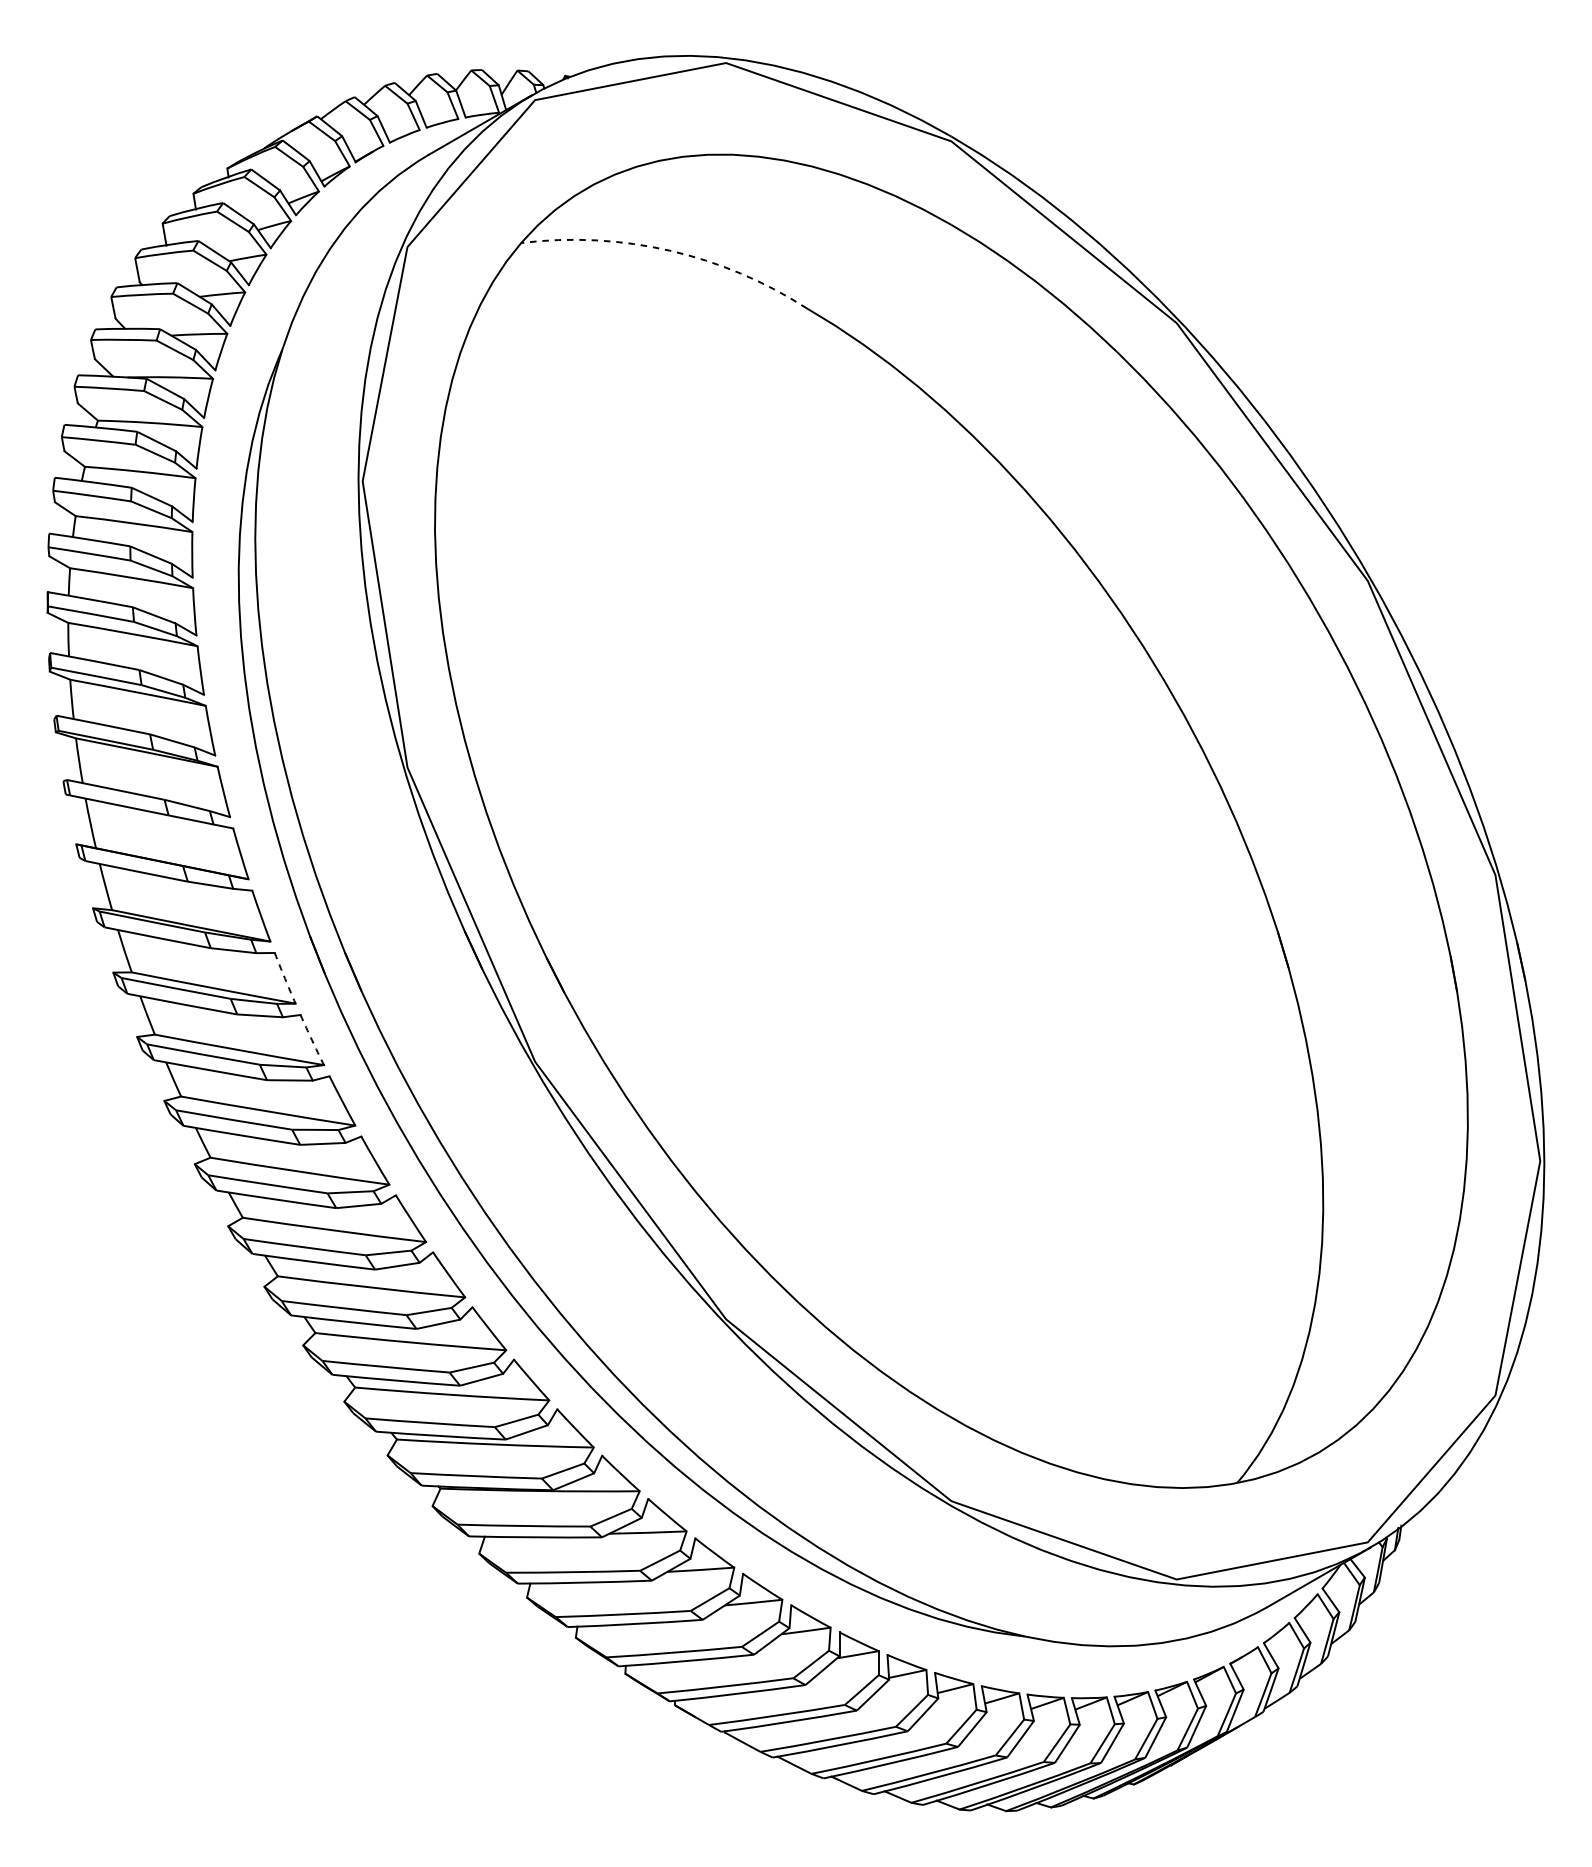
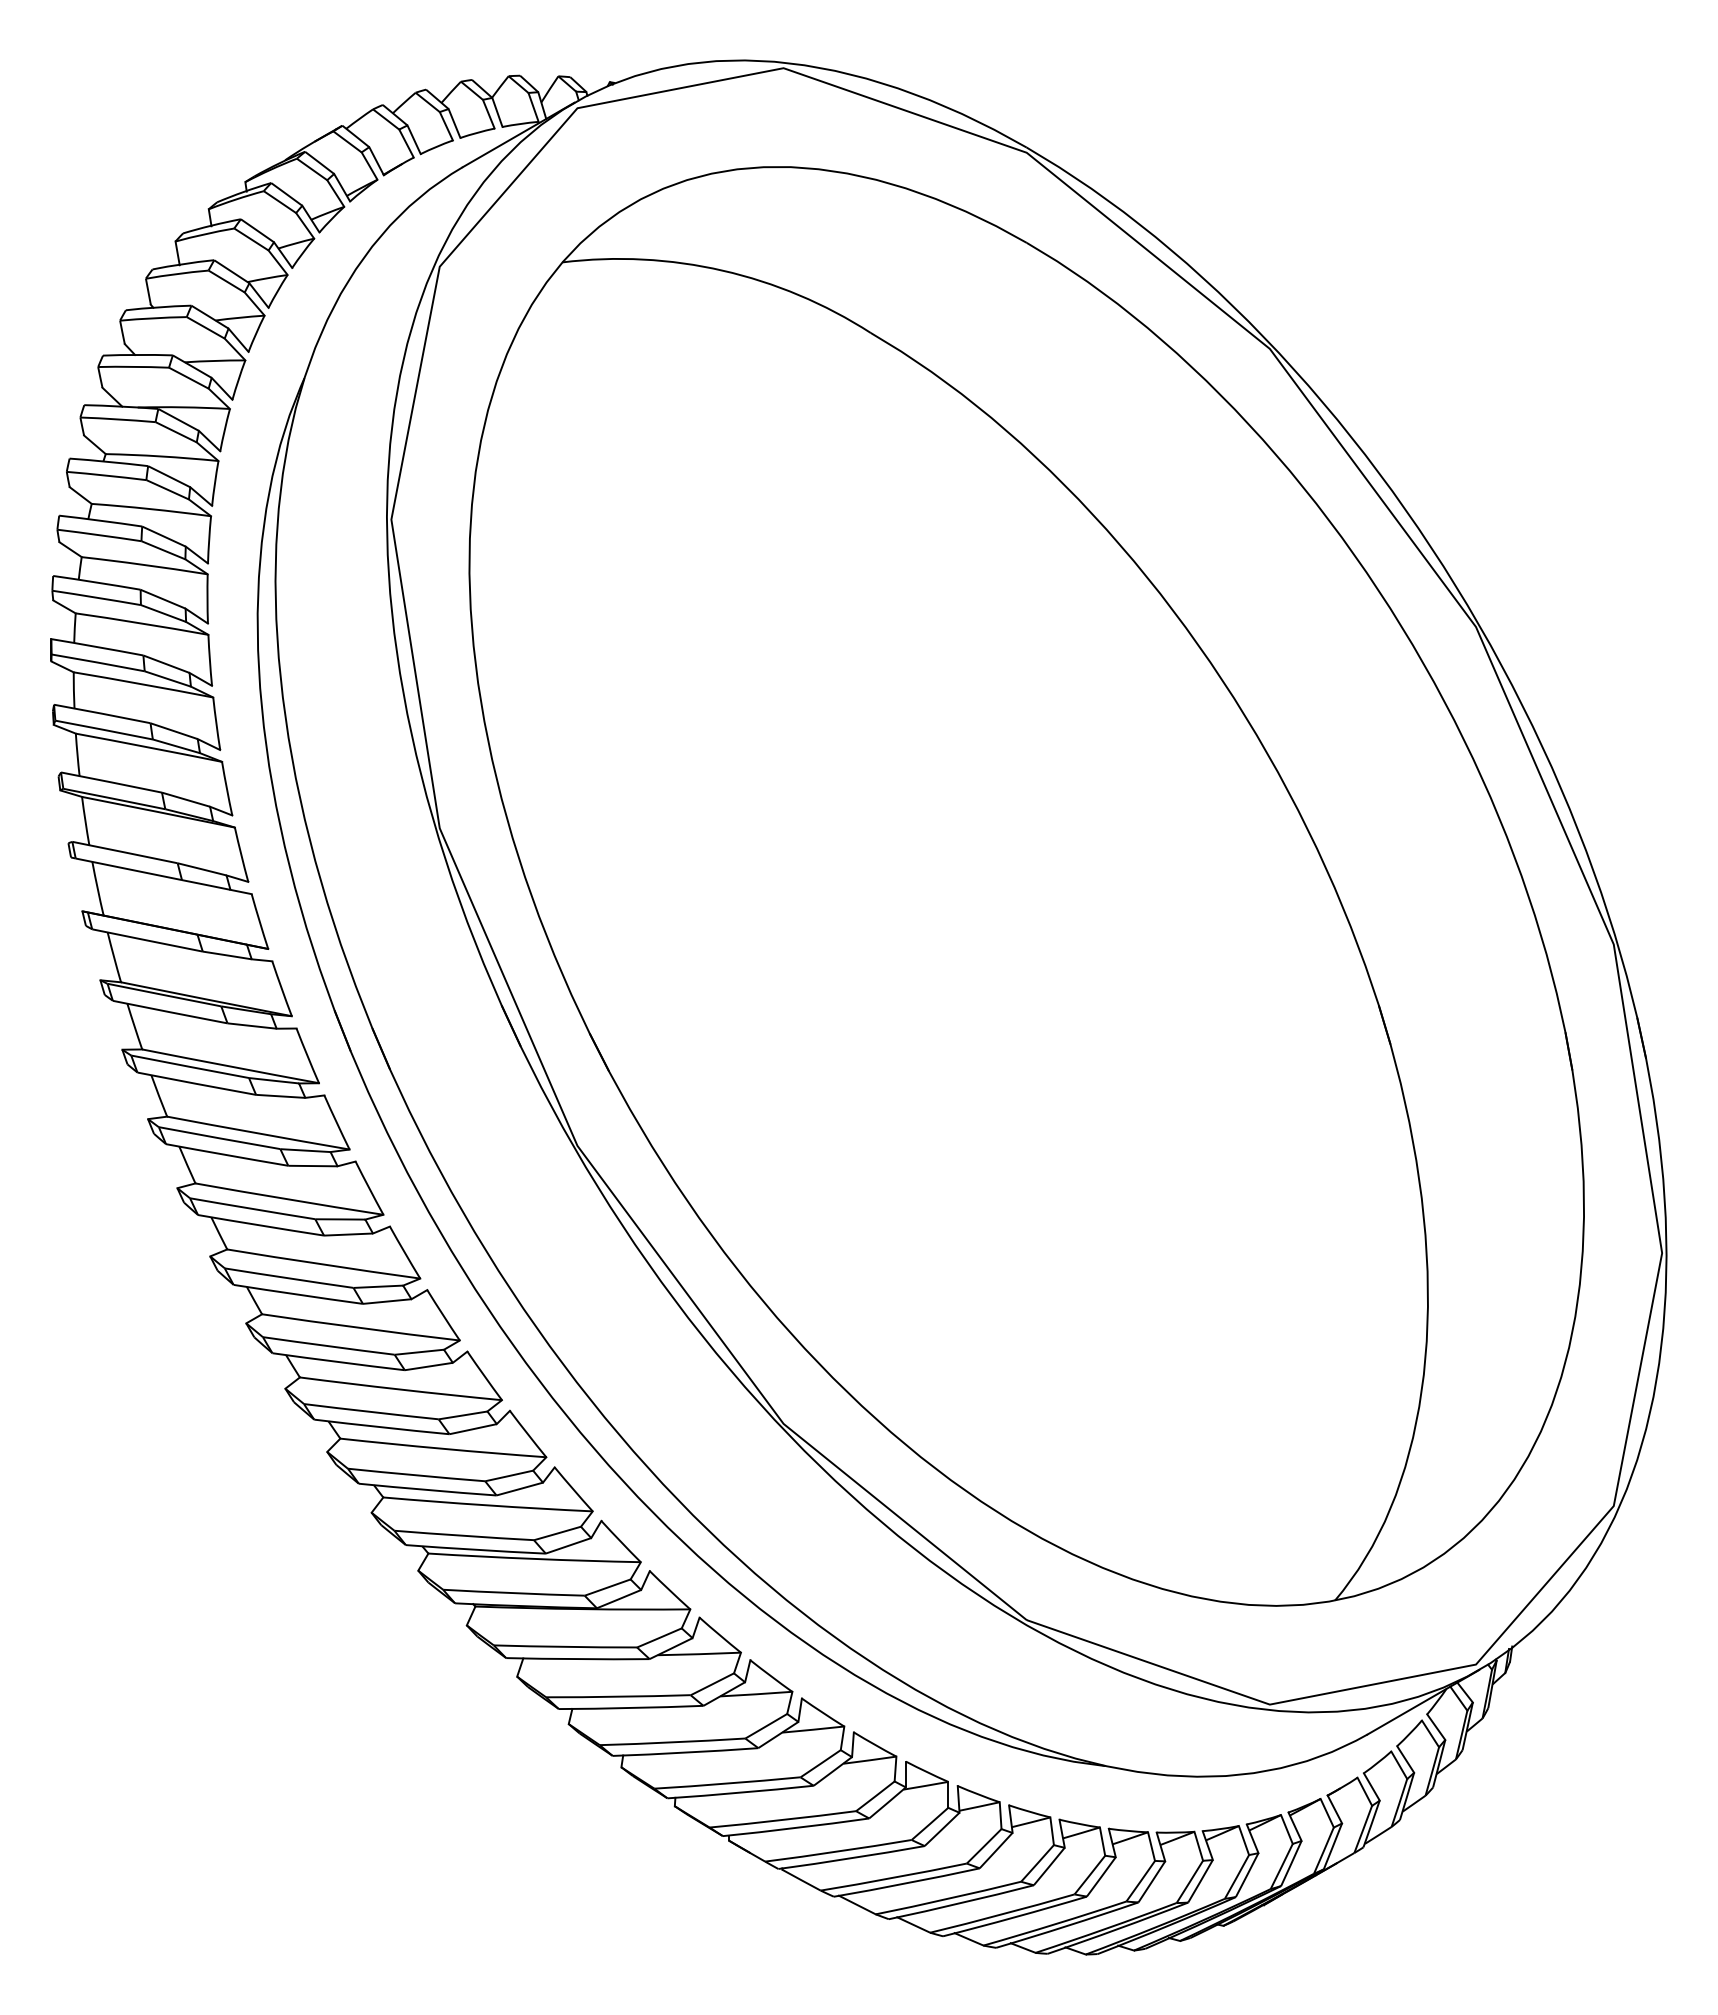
arc: (669, 250) -> (722, 270), dashed -> solid
arc: (284, 978) -> (307, 1056), dashed -> solid
arc: (311, 1040) -> (336, 1122), dashed -> solid

